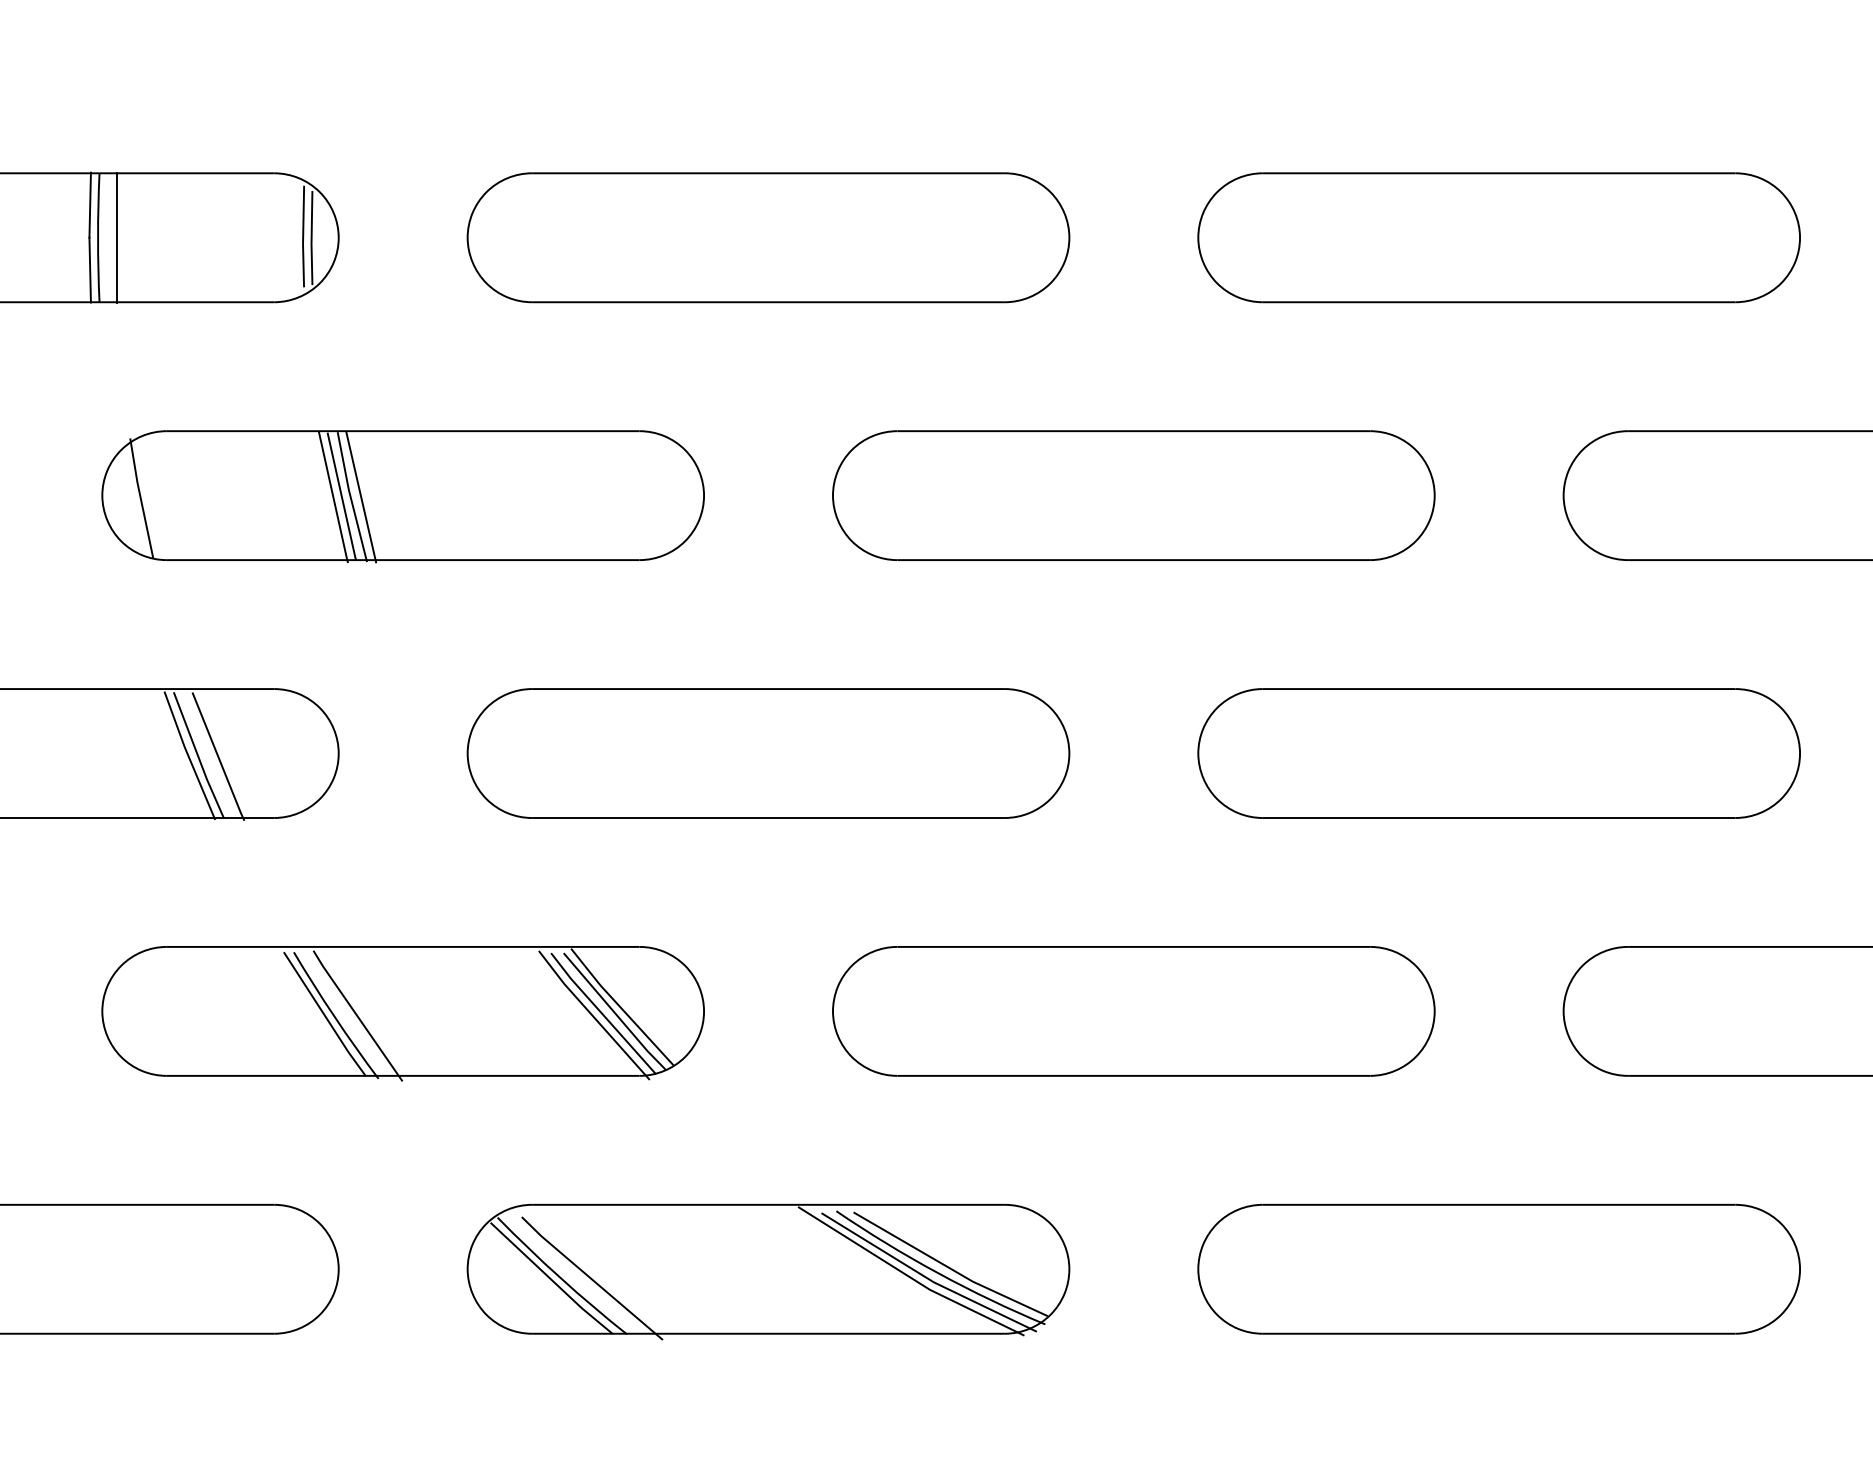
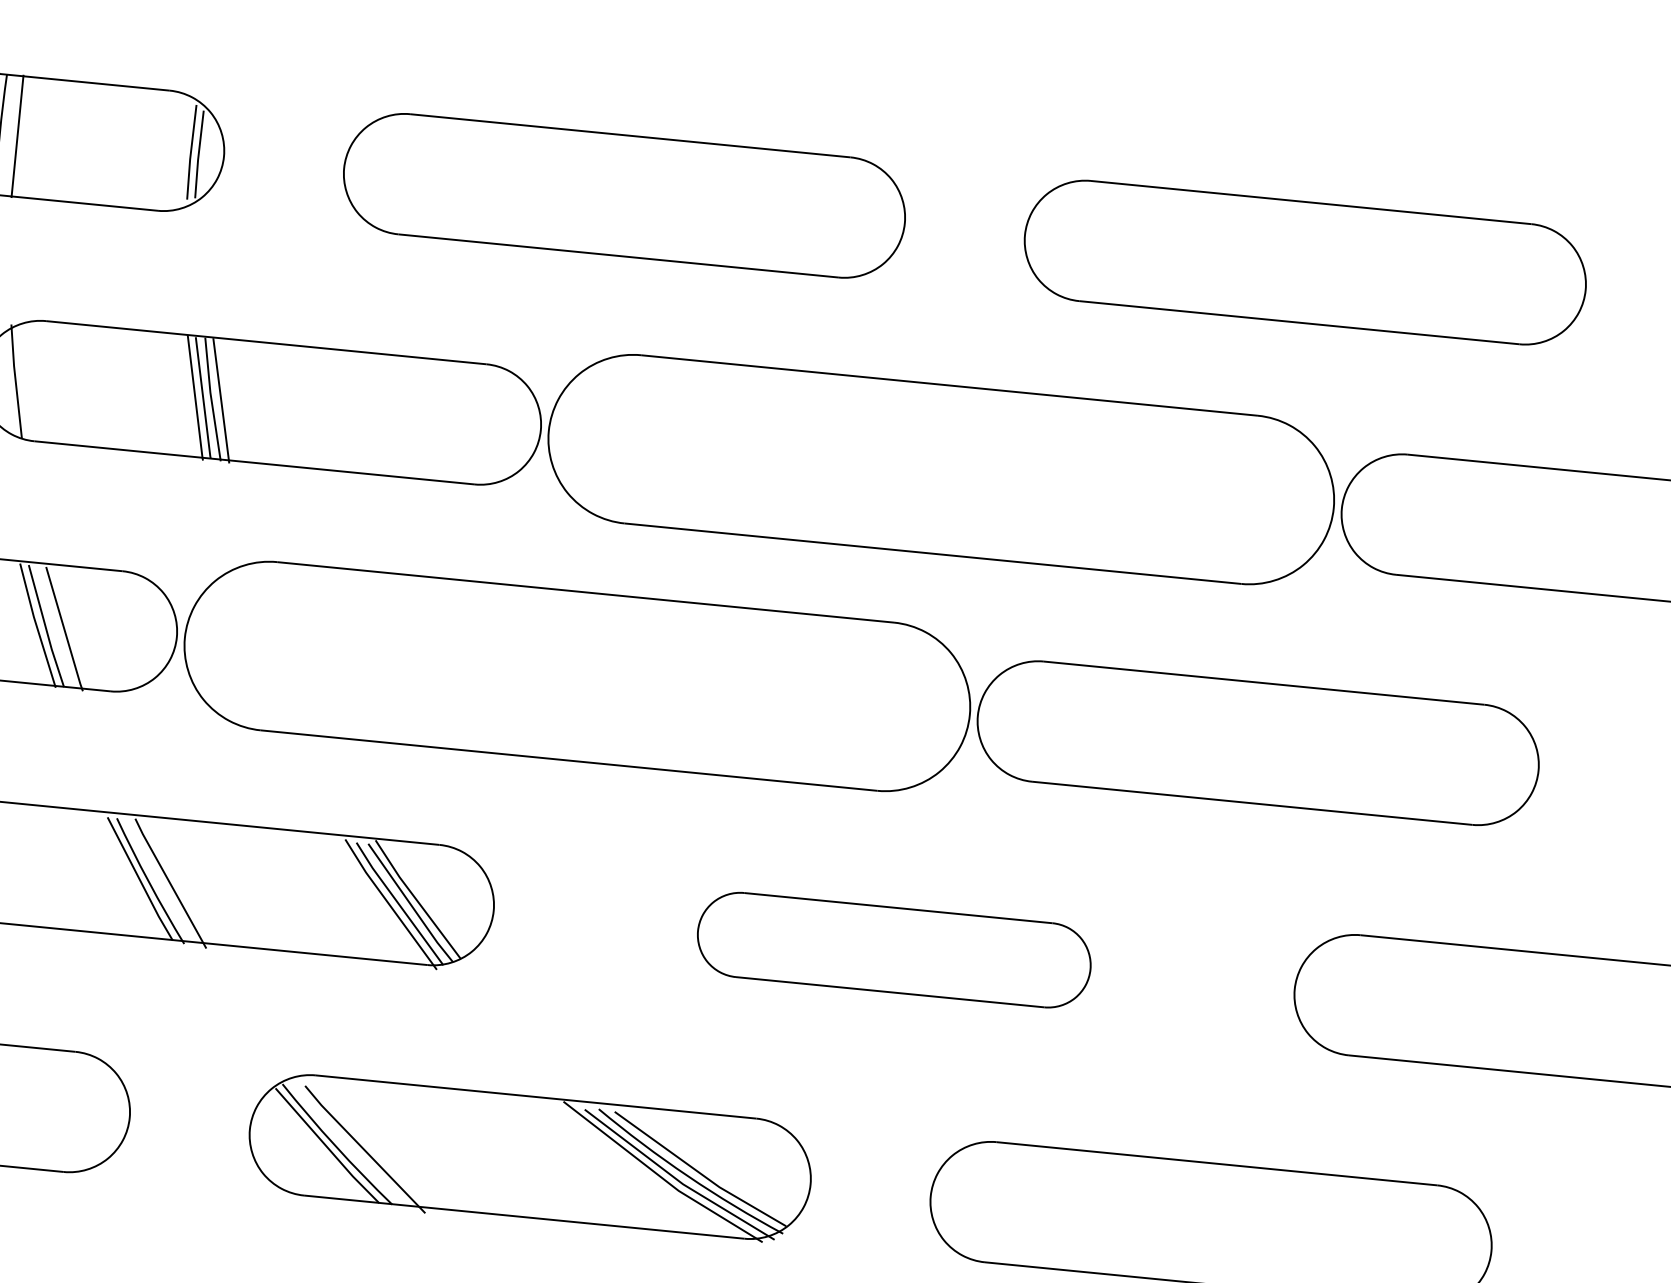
part: (1133, 495) -> (941, 469), size x1.4
part: (768, 753) -> (577, 676), size x1.4
part: (1133, 1011) -> (893, 950), size x0.7

